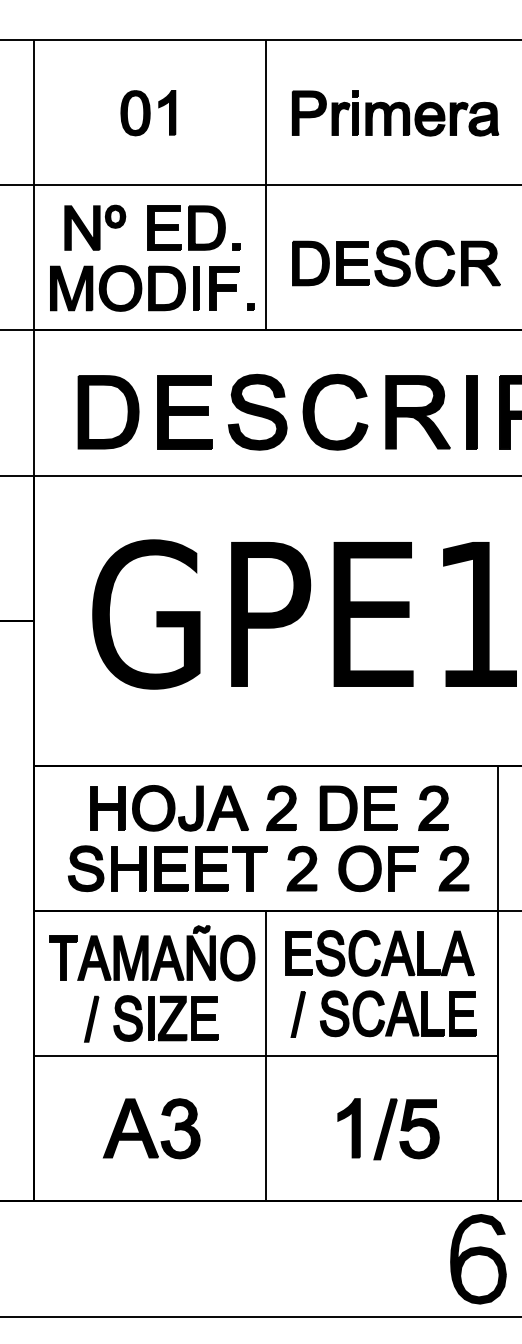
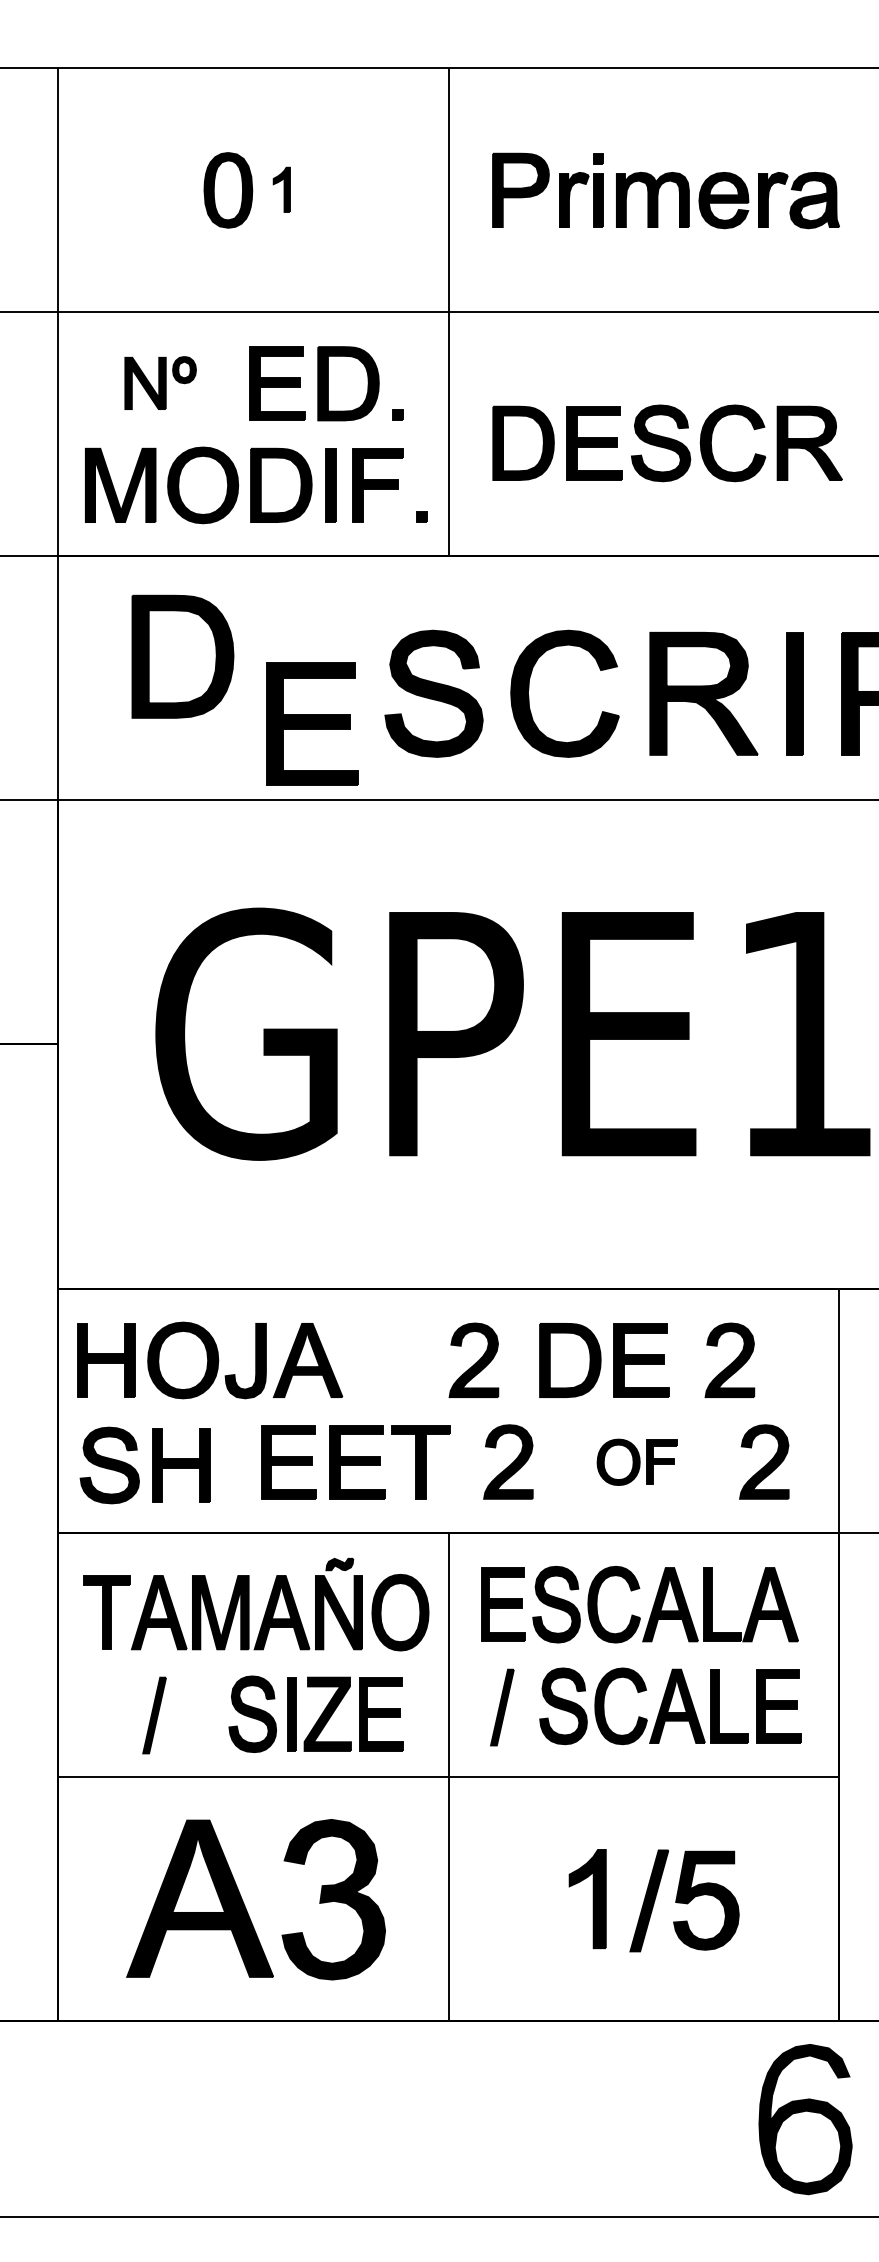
part: (167, 112) -> (282, 189), size x0.6
part: (95, 227) -> (160, 382), size x0.7
part: (108, 412) -> (182, 657), moved
part: (184, 412) -> (310, 724), moved
part: (169, 808) -> (209, 1360), moved
part: (106, 868) -> (144, 1465), moved
part: (378, 868) -> (637, 1461), size x0.6
part: (165, 1018) -> (315, 1714), moved
part: (151, 1128) -> (255, 1899), size x1.6

